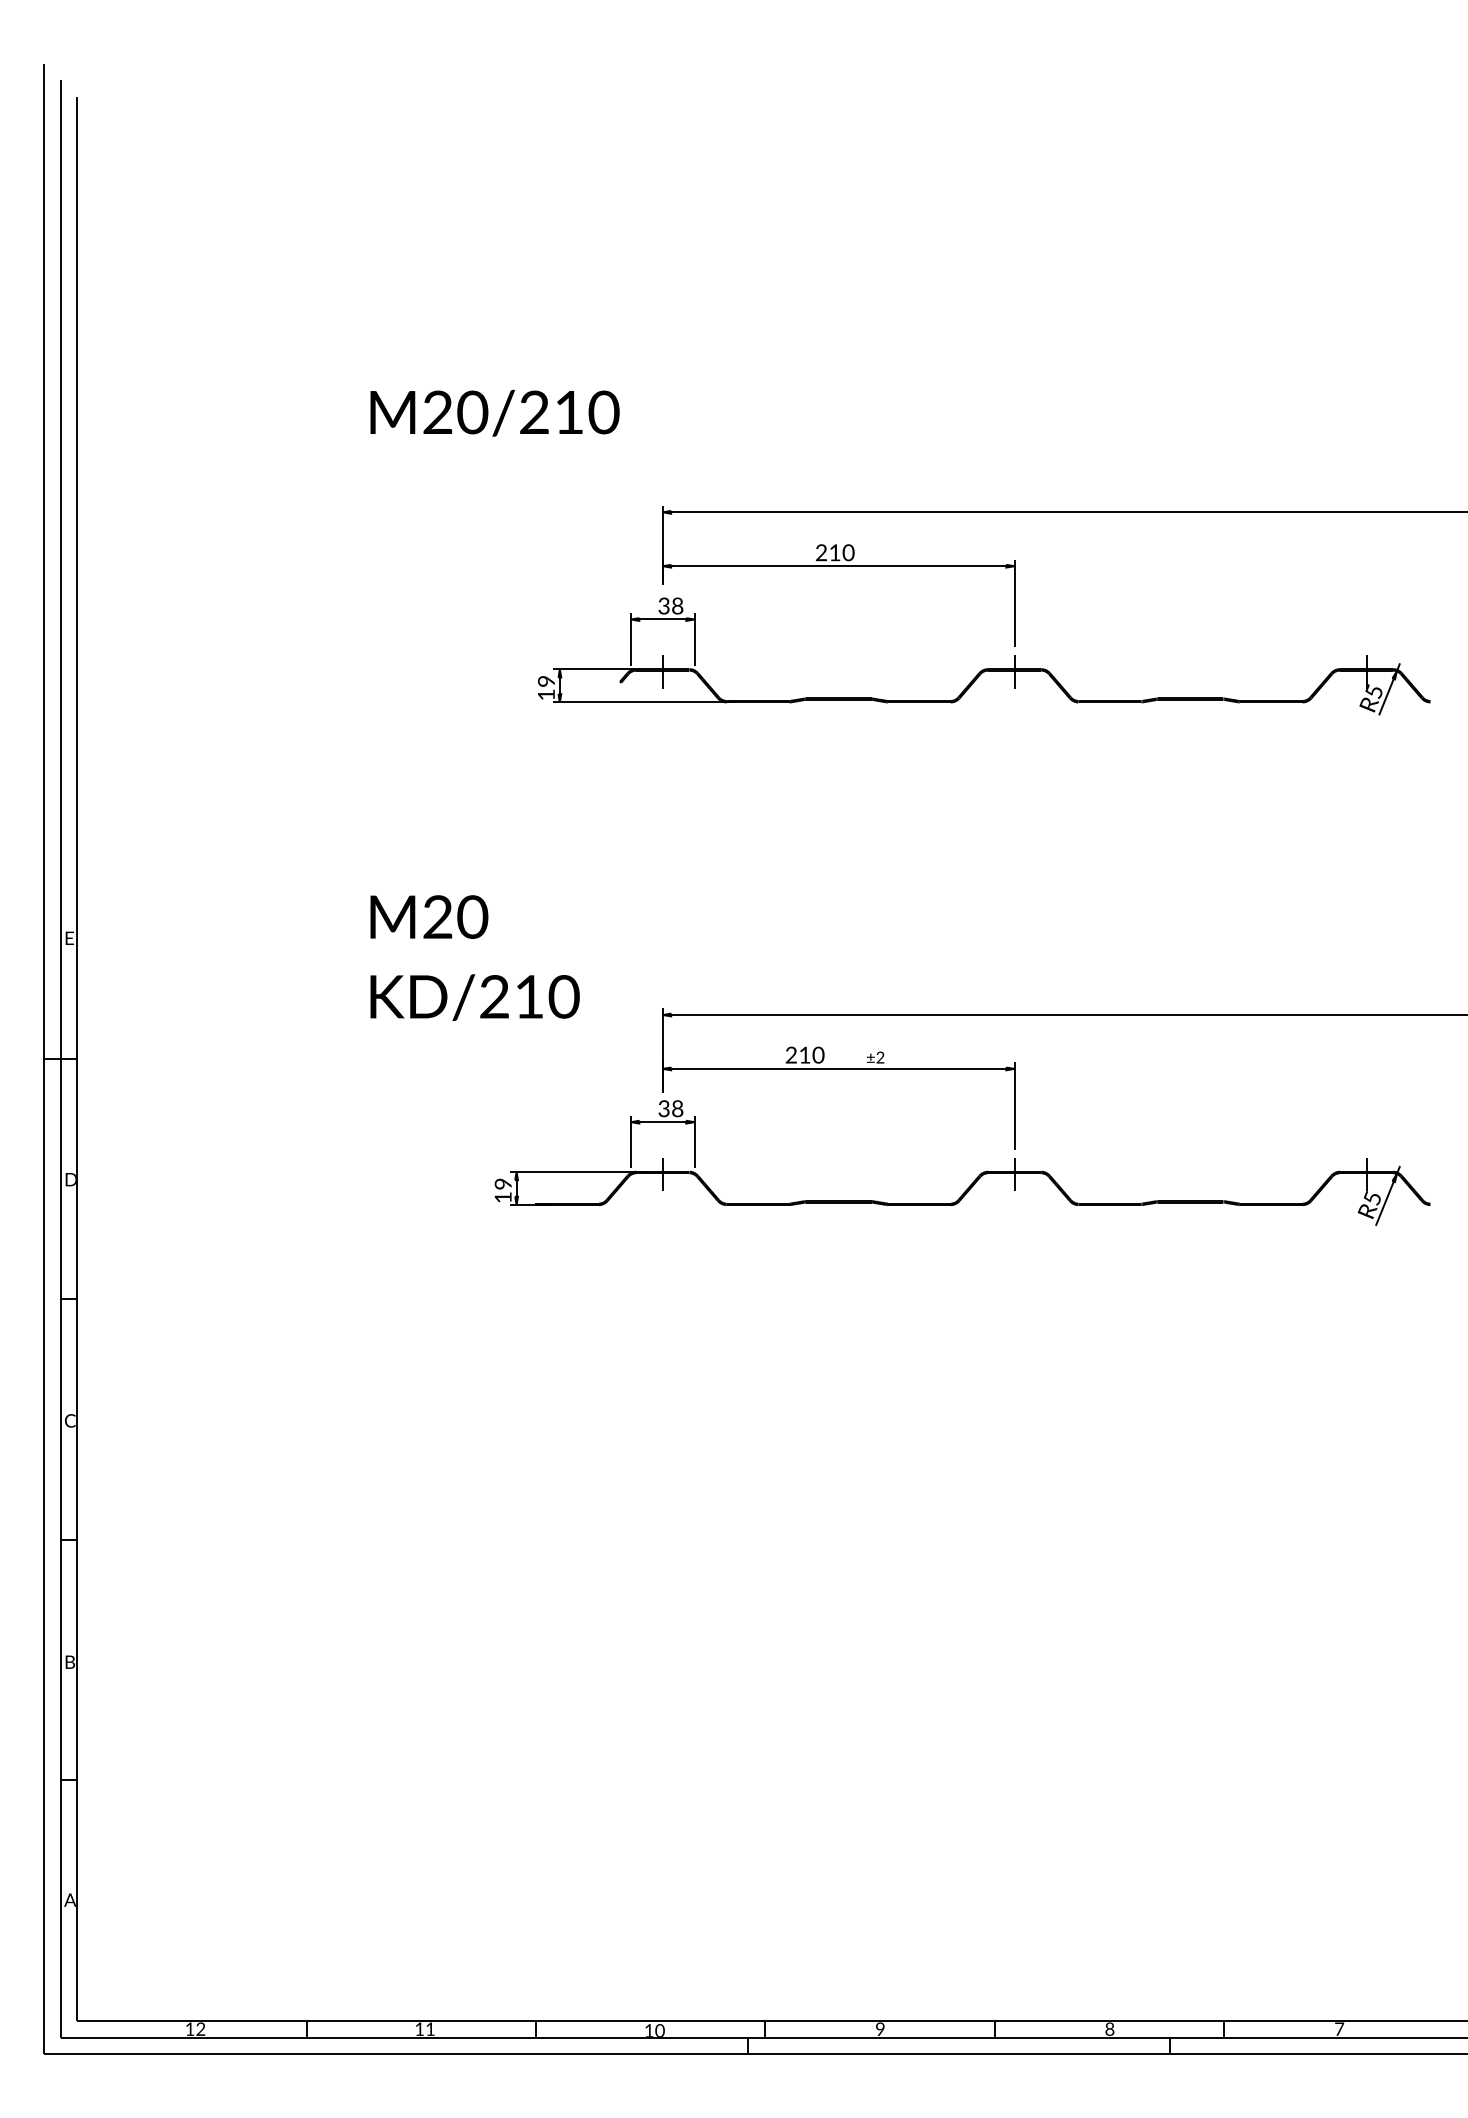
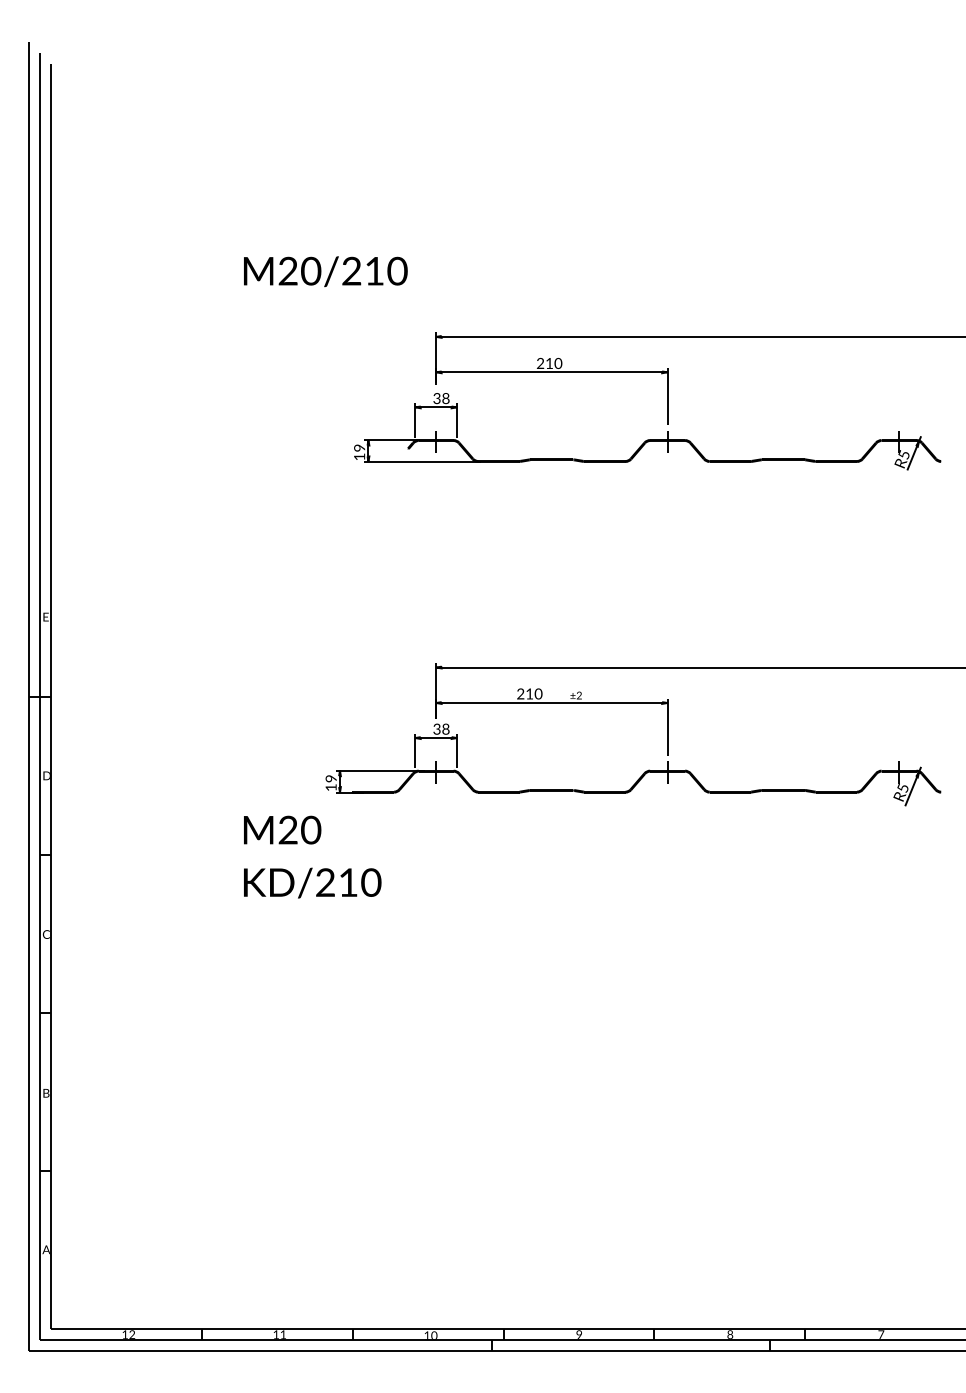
text: (474, 957) -> (312, 856), moved

